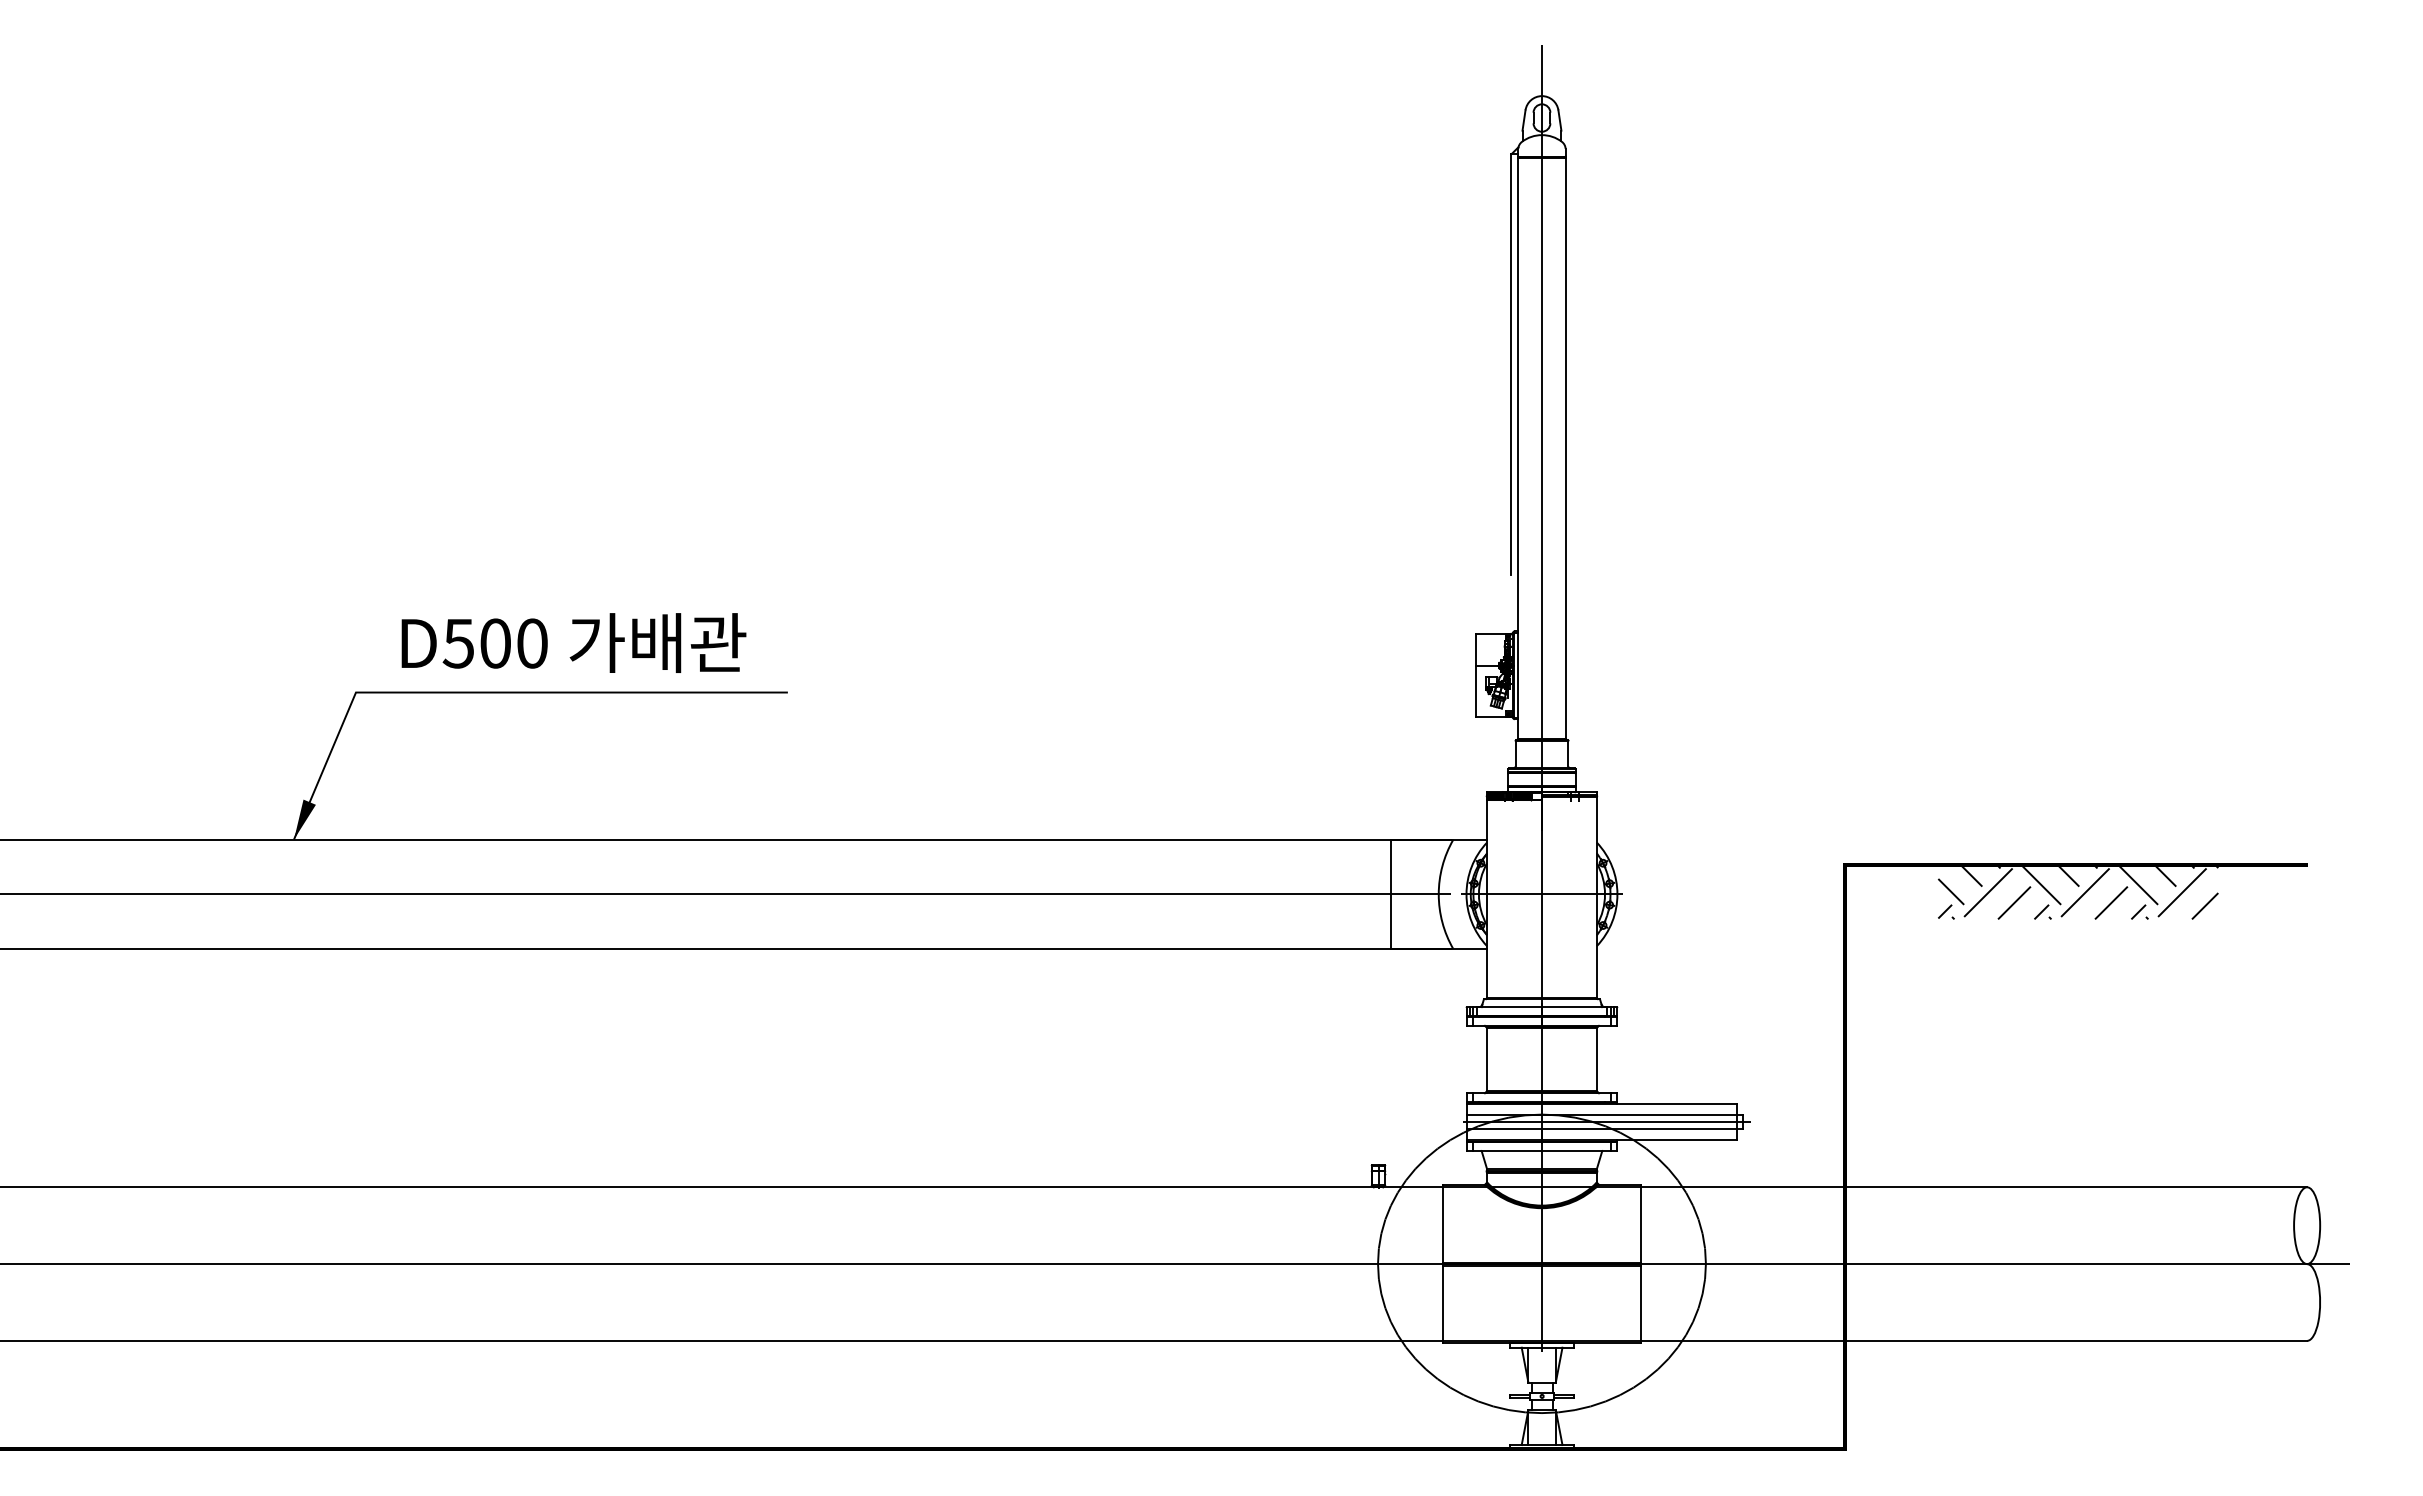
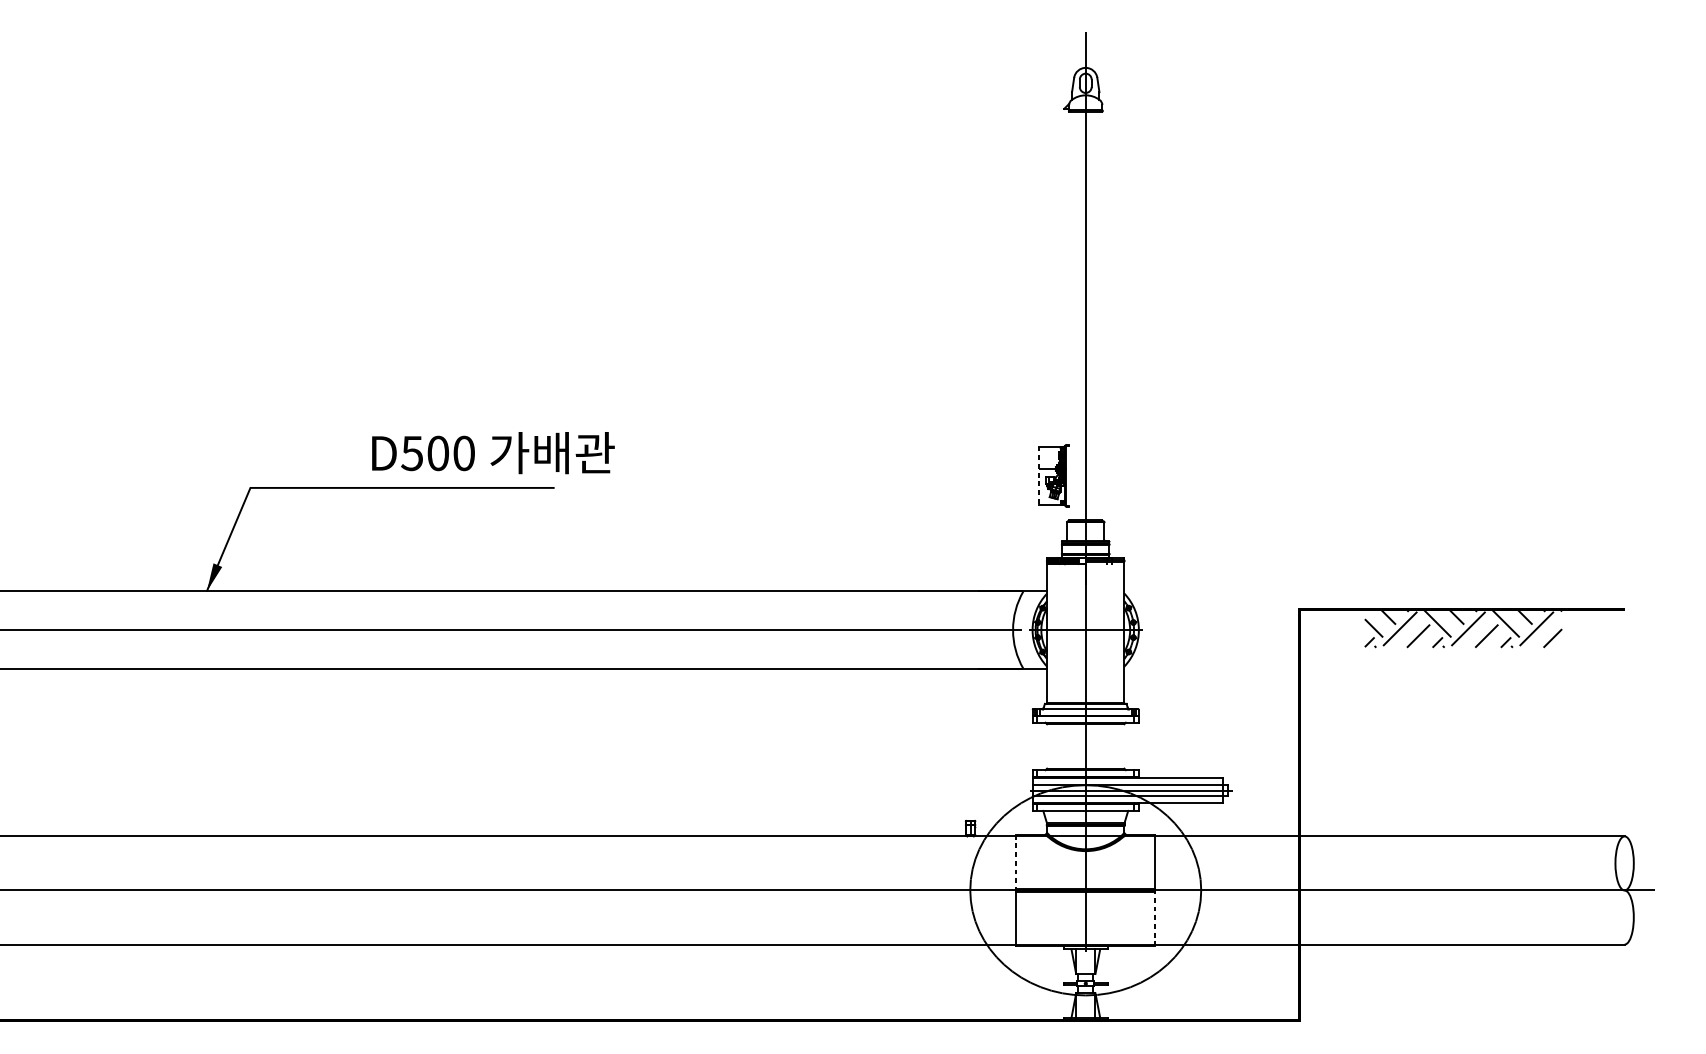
line: (1511, 364) -> (1064, 256), removed
line: (1565, 448) -> (1102, 316), removed
line: (1518, 449) -> (1069, 316), removed
text: (573, 642) -> (493, 452), moved
line: (1475, 675) -> (1038, 475), solid -> dashed
line: (1390, 894) -> (979, 630), removed
line: (1487, 1060) -> (1047, 747), removed
line: (1596, 1060) -> (1124, 747), removed
line: (1443, 1224) -> (1016, 862), solid -> dashed
line: (1640, 1303) -> (1155, 918), solid -> dashed

